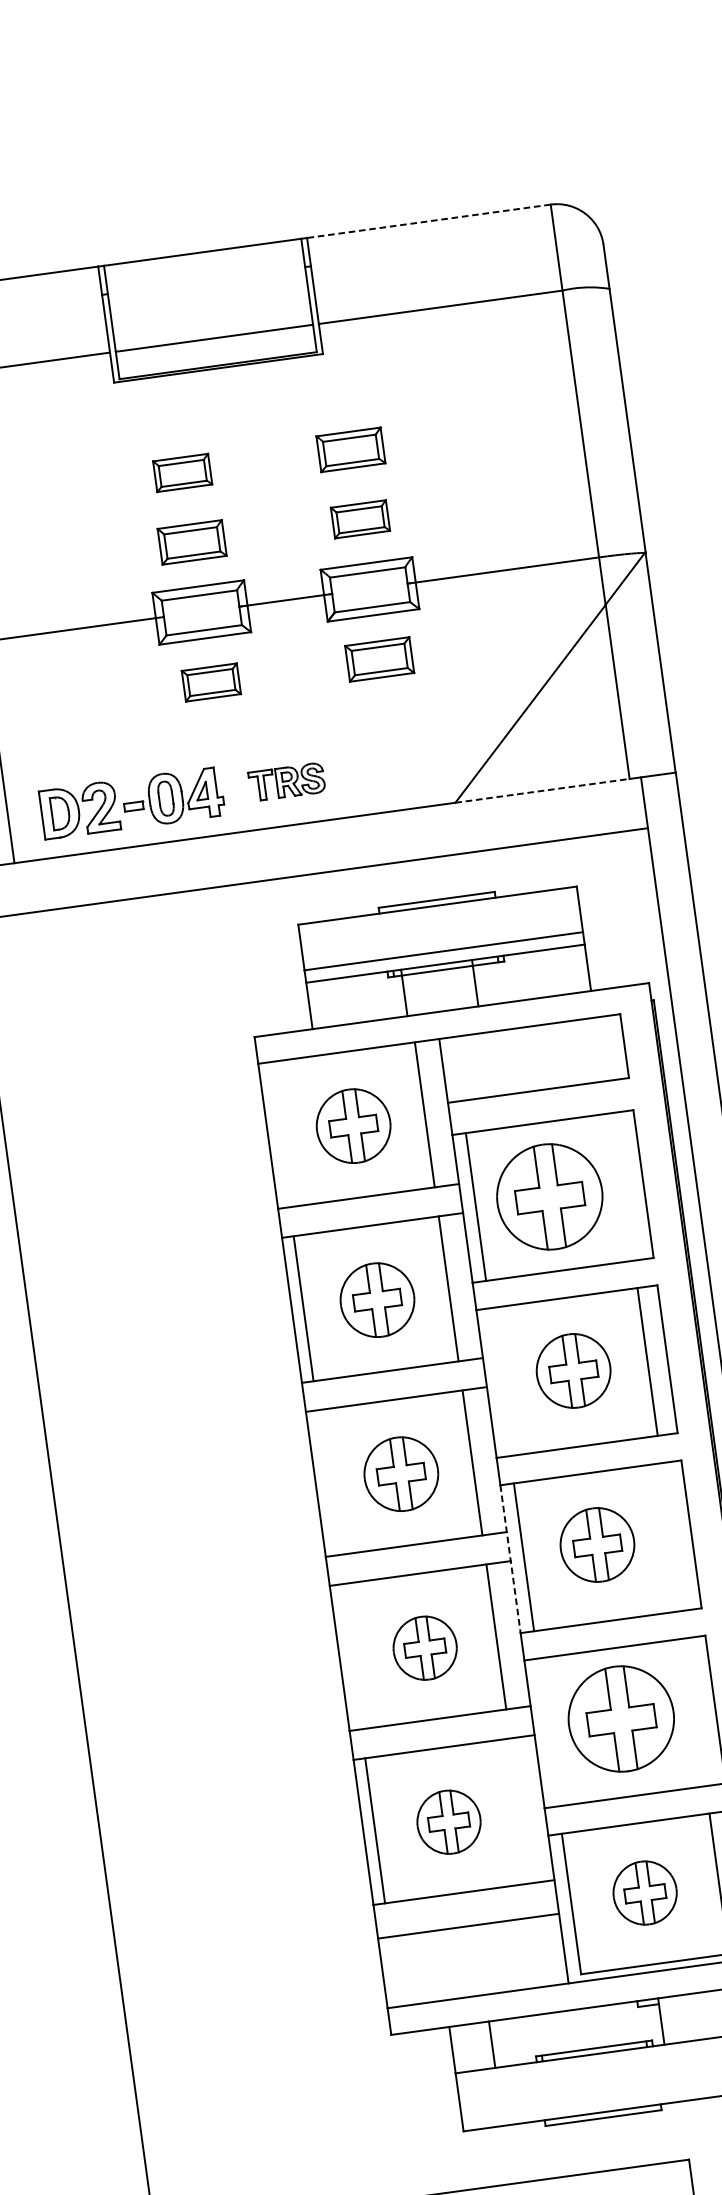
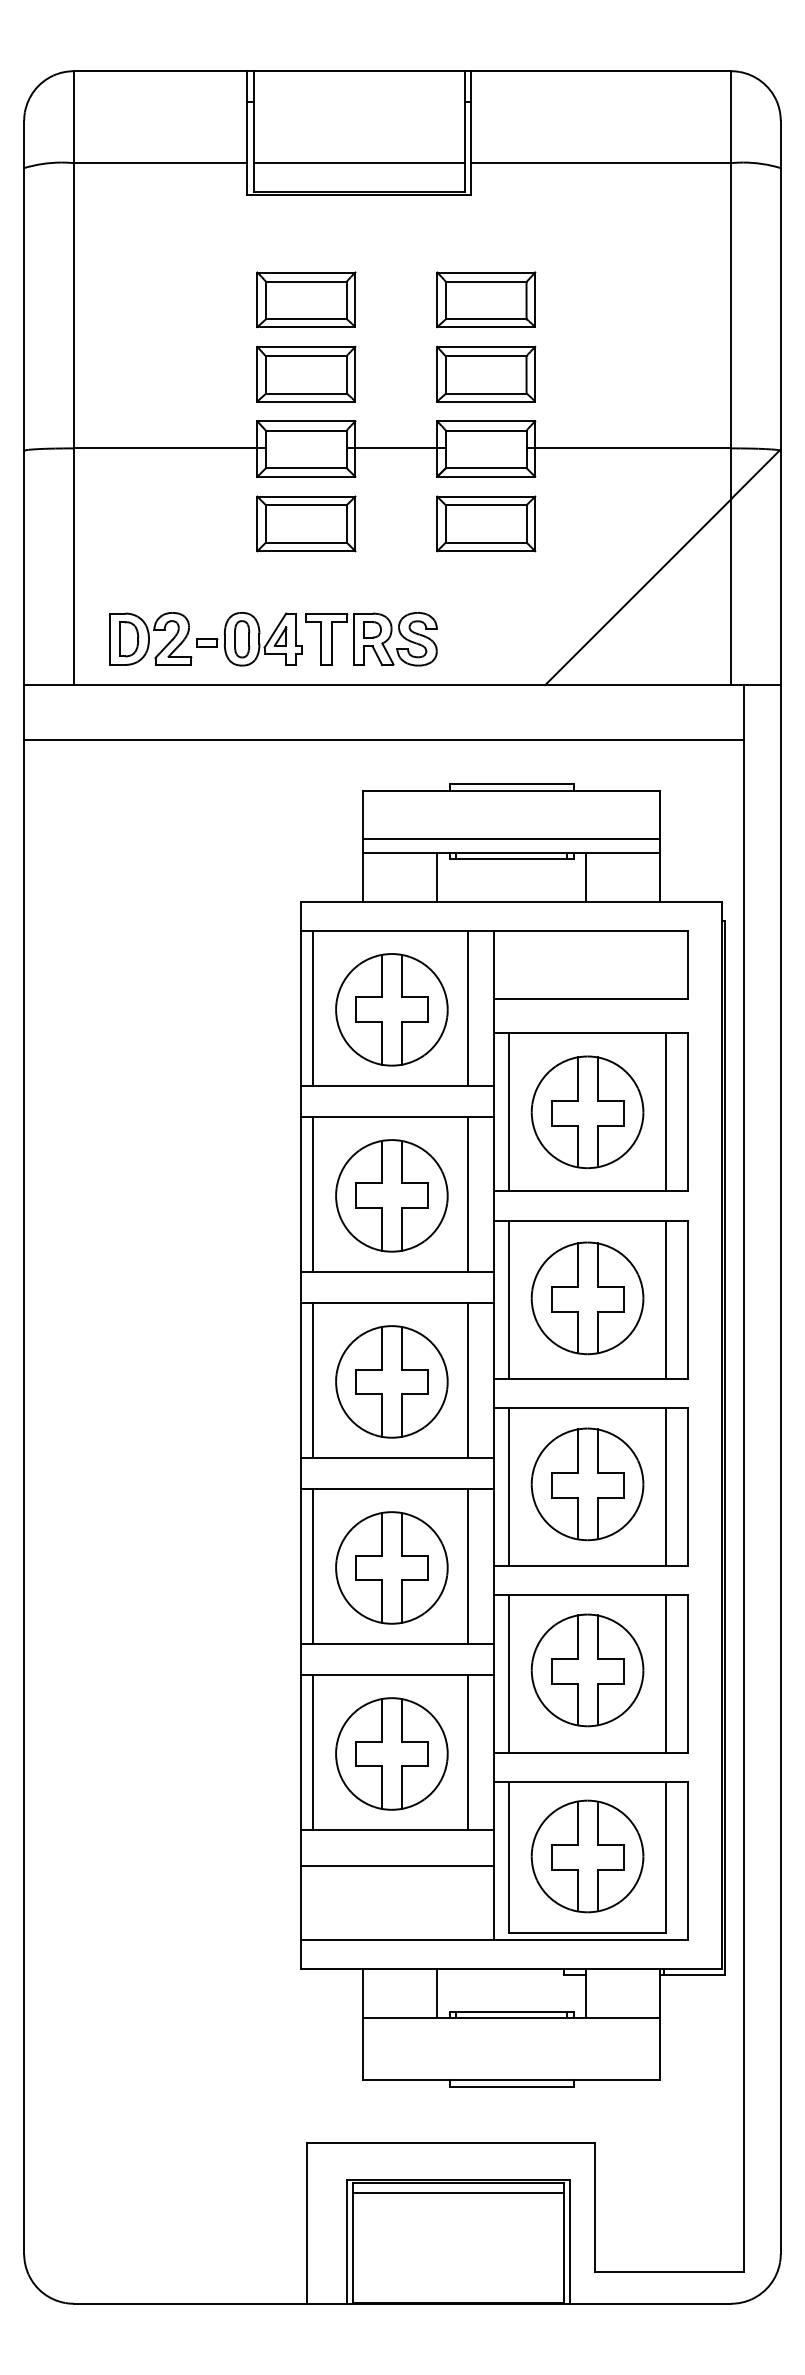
line: (428, 221) -> (600, 71), dashed -> solid
part: (351, 449) -> (486, 299), size x1.43
part: (182, 472) -> (306, 299), size x1.67
part: (360, 518) -> (486, 373), size x1.67
part: (192, 541) -> (306, 373), size x1.43
part: (379, 659) -> (486, 523), size x1.43
part: (211, 682) -> (306, 523), size x1.67
part: (287, 782) -> (371, 639), size x1.67
line: (542, 791) -> (638, 685), dashed -> solid
line: (475, 983) -> (586, 877), moved
line: (404, 993) -> (437, 877), moved
part: (353, 1125) -> (391, 1009), size x1.43
line: (279, 1133) -> (313, 1007), added
line: (623, 1186) -> (666, 1112), added
part: (377, 1299) -> (391, 1195), size x1.43
part: (573, 1371) -> (587, 1298), size x1.43
line: (499, 1382) -> (508, 1299), added
part: (400, 1473) -> (391, 1381), size x1.43
line: (327, 1481) -> (313, 1379), added
line: (671, 1536) -> (666, 1486), added
part: (597, 1545) -> (587, 1484), size x1.43
line: (510, 1559) -> (494, 1487), dashed -> solid
part: (424, 1647) -> (391, 1567), size x1.67
line: (351, 1655) -> (313, 1565), added
line: (695, 1712) -> (666, 1674), added
line: (547, 1732) -> (508, 1674), added
line: (520, 1810) -> (468, 1751), added
part: (448, 1821) -> (391, 1753), size x1.67
part: (645, 1893) -> (587, 1856), size x1.67
line: (492, 2044) -> (437, 1993), moved

